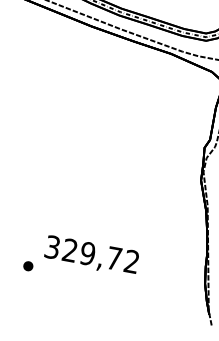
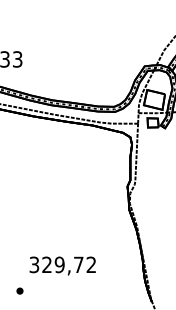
text: (91, 255) -> (62, 265), moved

